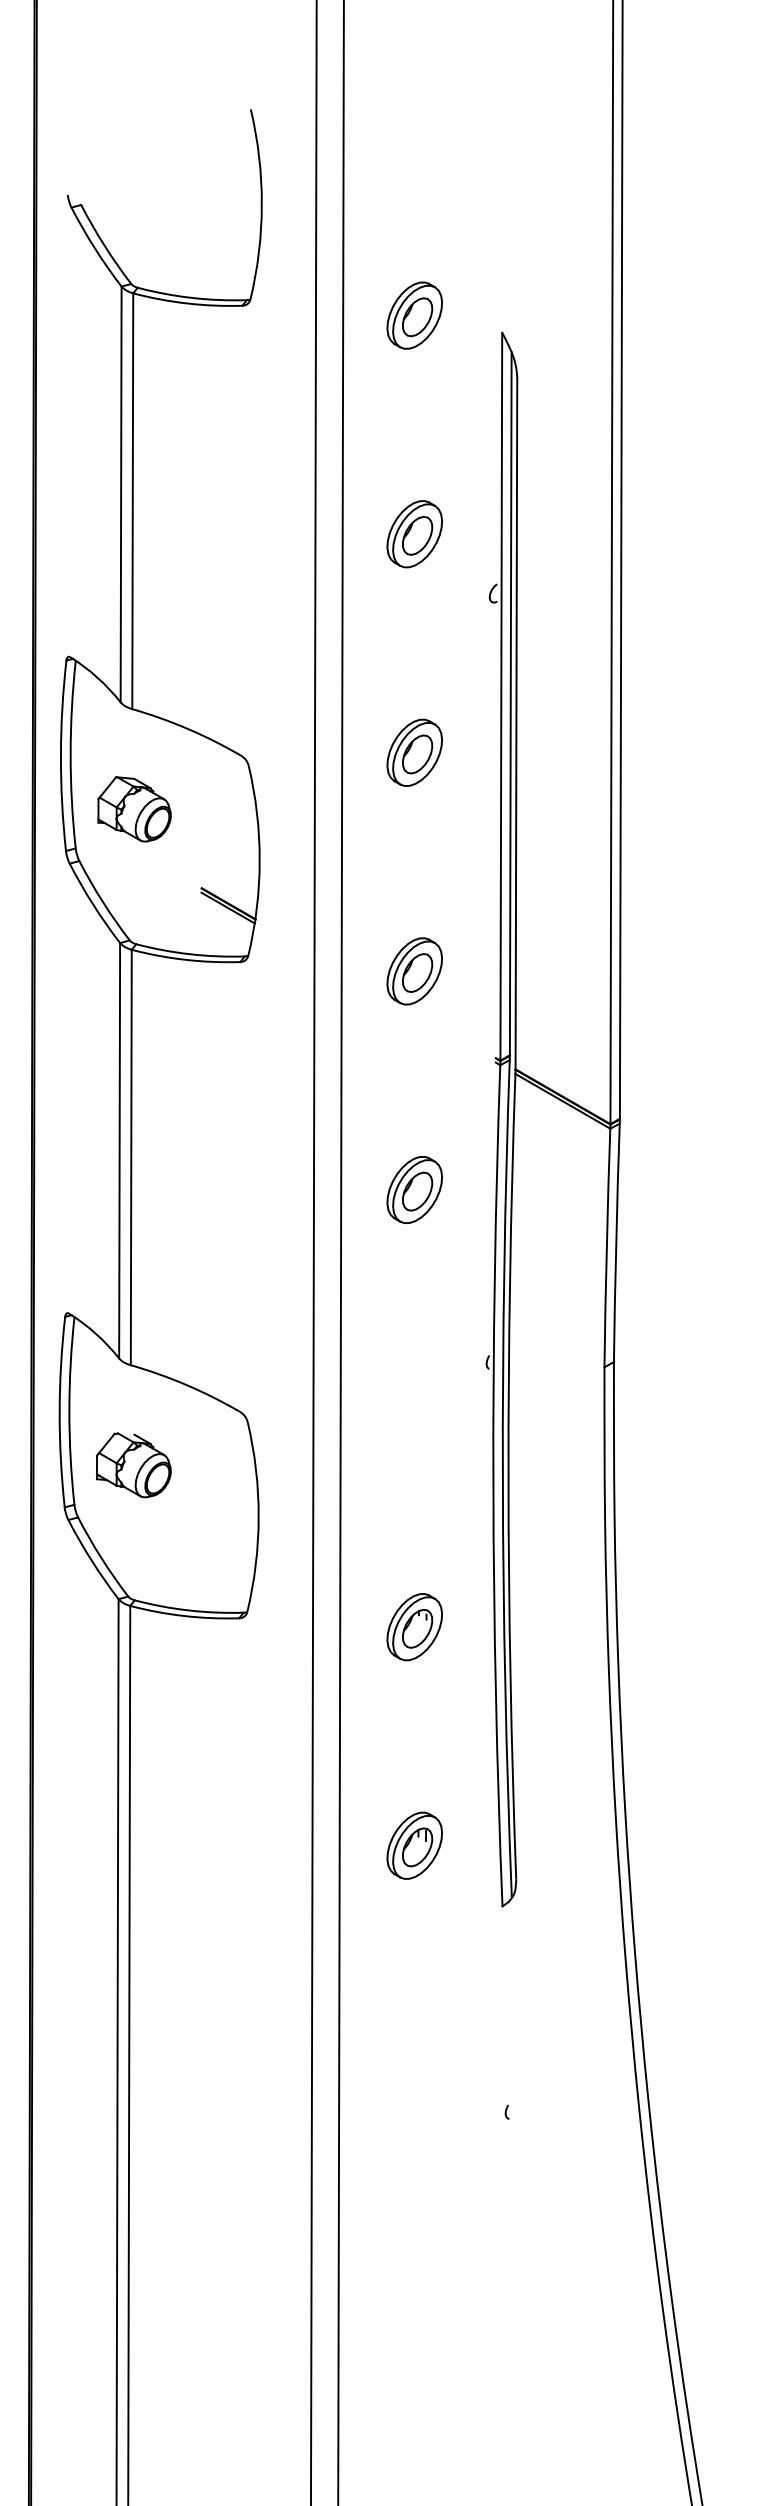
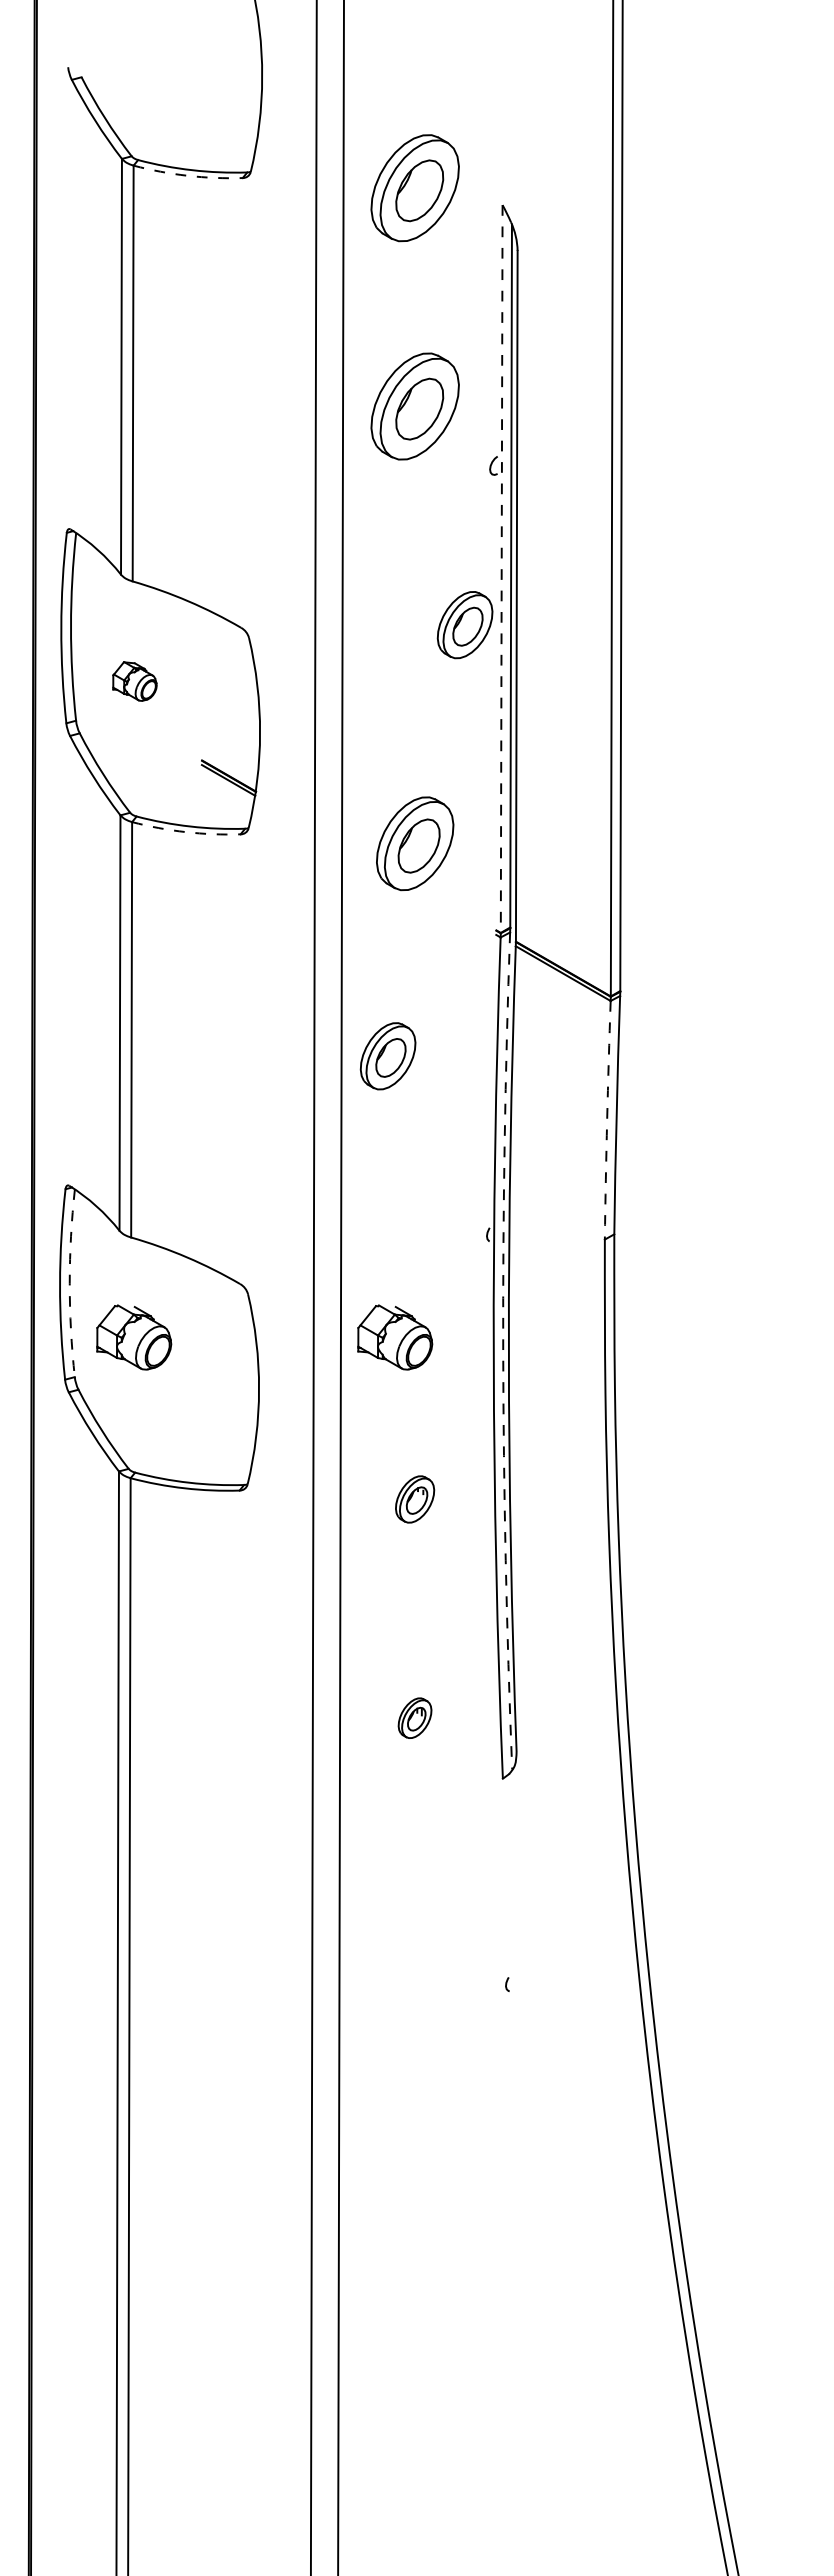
arc: (187, 303) -> (187, 175), solid -> dashed
part: (414, 315) -> (414, 187), size x1.6
part: (414, 534) -> (414, 406), size x1.6
line: (501, 697) -> (501, 569), solid -> dashed
part: (414, 753) -> (464, 625), moved
part: (134, 809) -> (134, 681), size x0.6
arc: (185, 960) -> (185, 832), solid -> dashed
part: (414, 971) -> (414, 843), size x1.4
part: (414, 1190) -> (387, 1056), moved
arc: (607, 1248) -> (607, 1120), solid -> dashed
arc: (69, 1411) -> (69, 1283), solid -> dashed
part: (395, 1465) -> (395, 1337), added
arc: (503, 1478) -> (503, 1350), solid -> dashed
part: (414, 1627) -> (414, 1499), size x0.7
part: (414, 1846) -> (414, 1718), size x0.6

